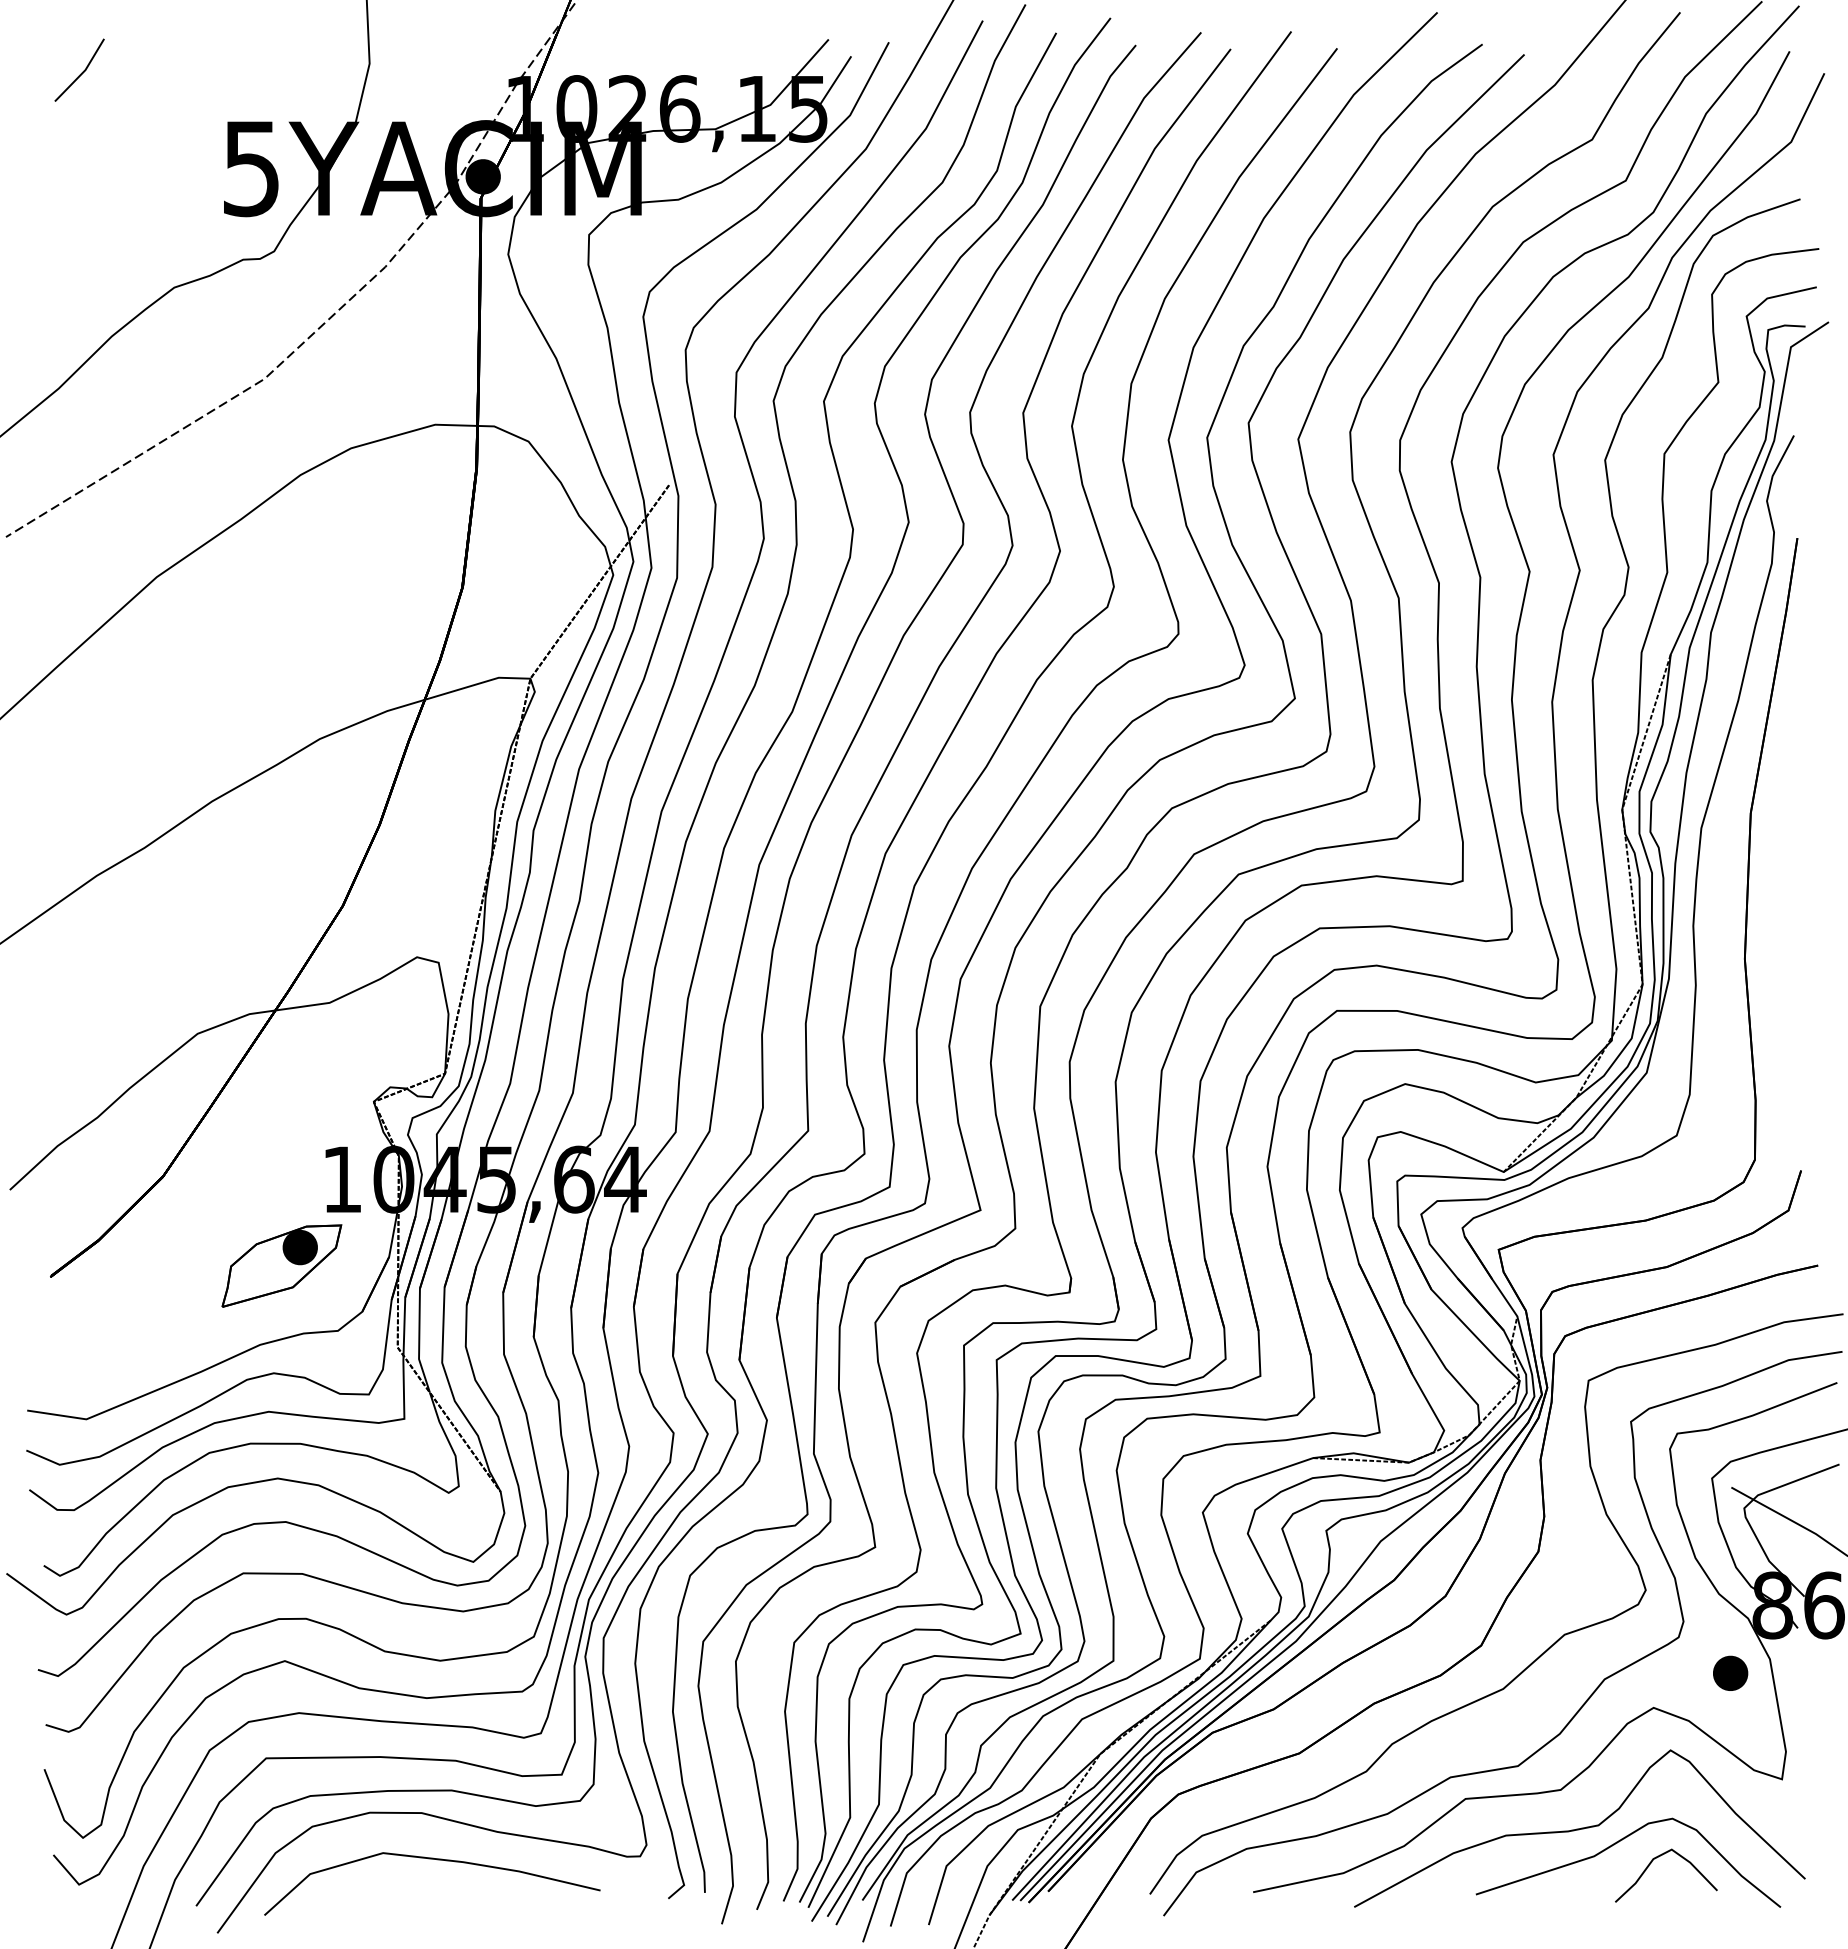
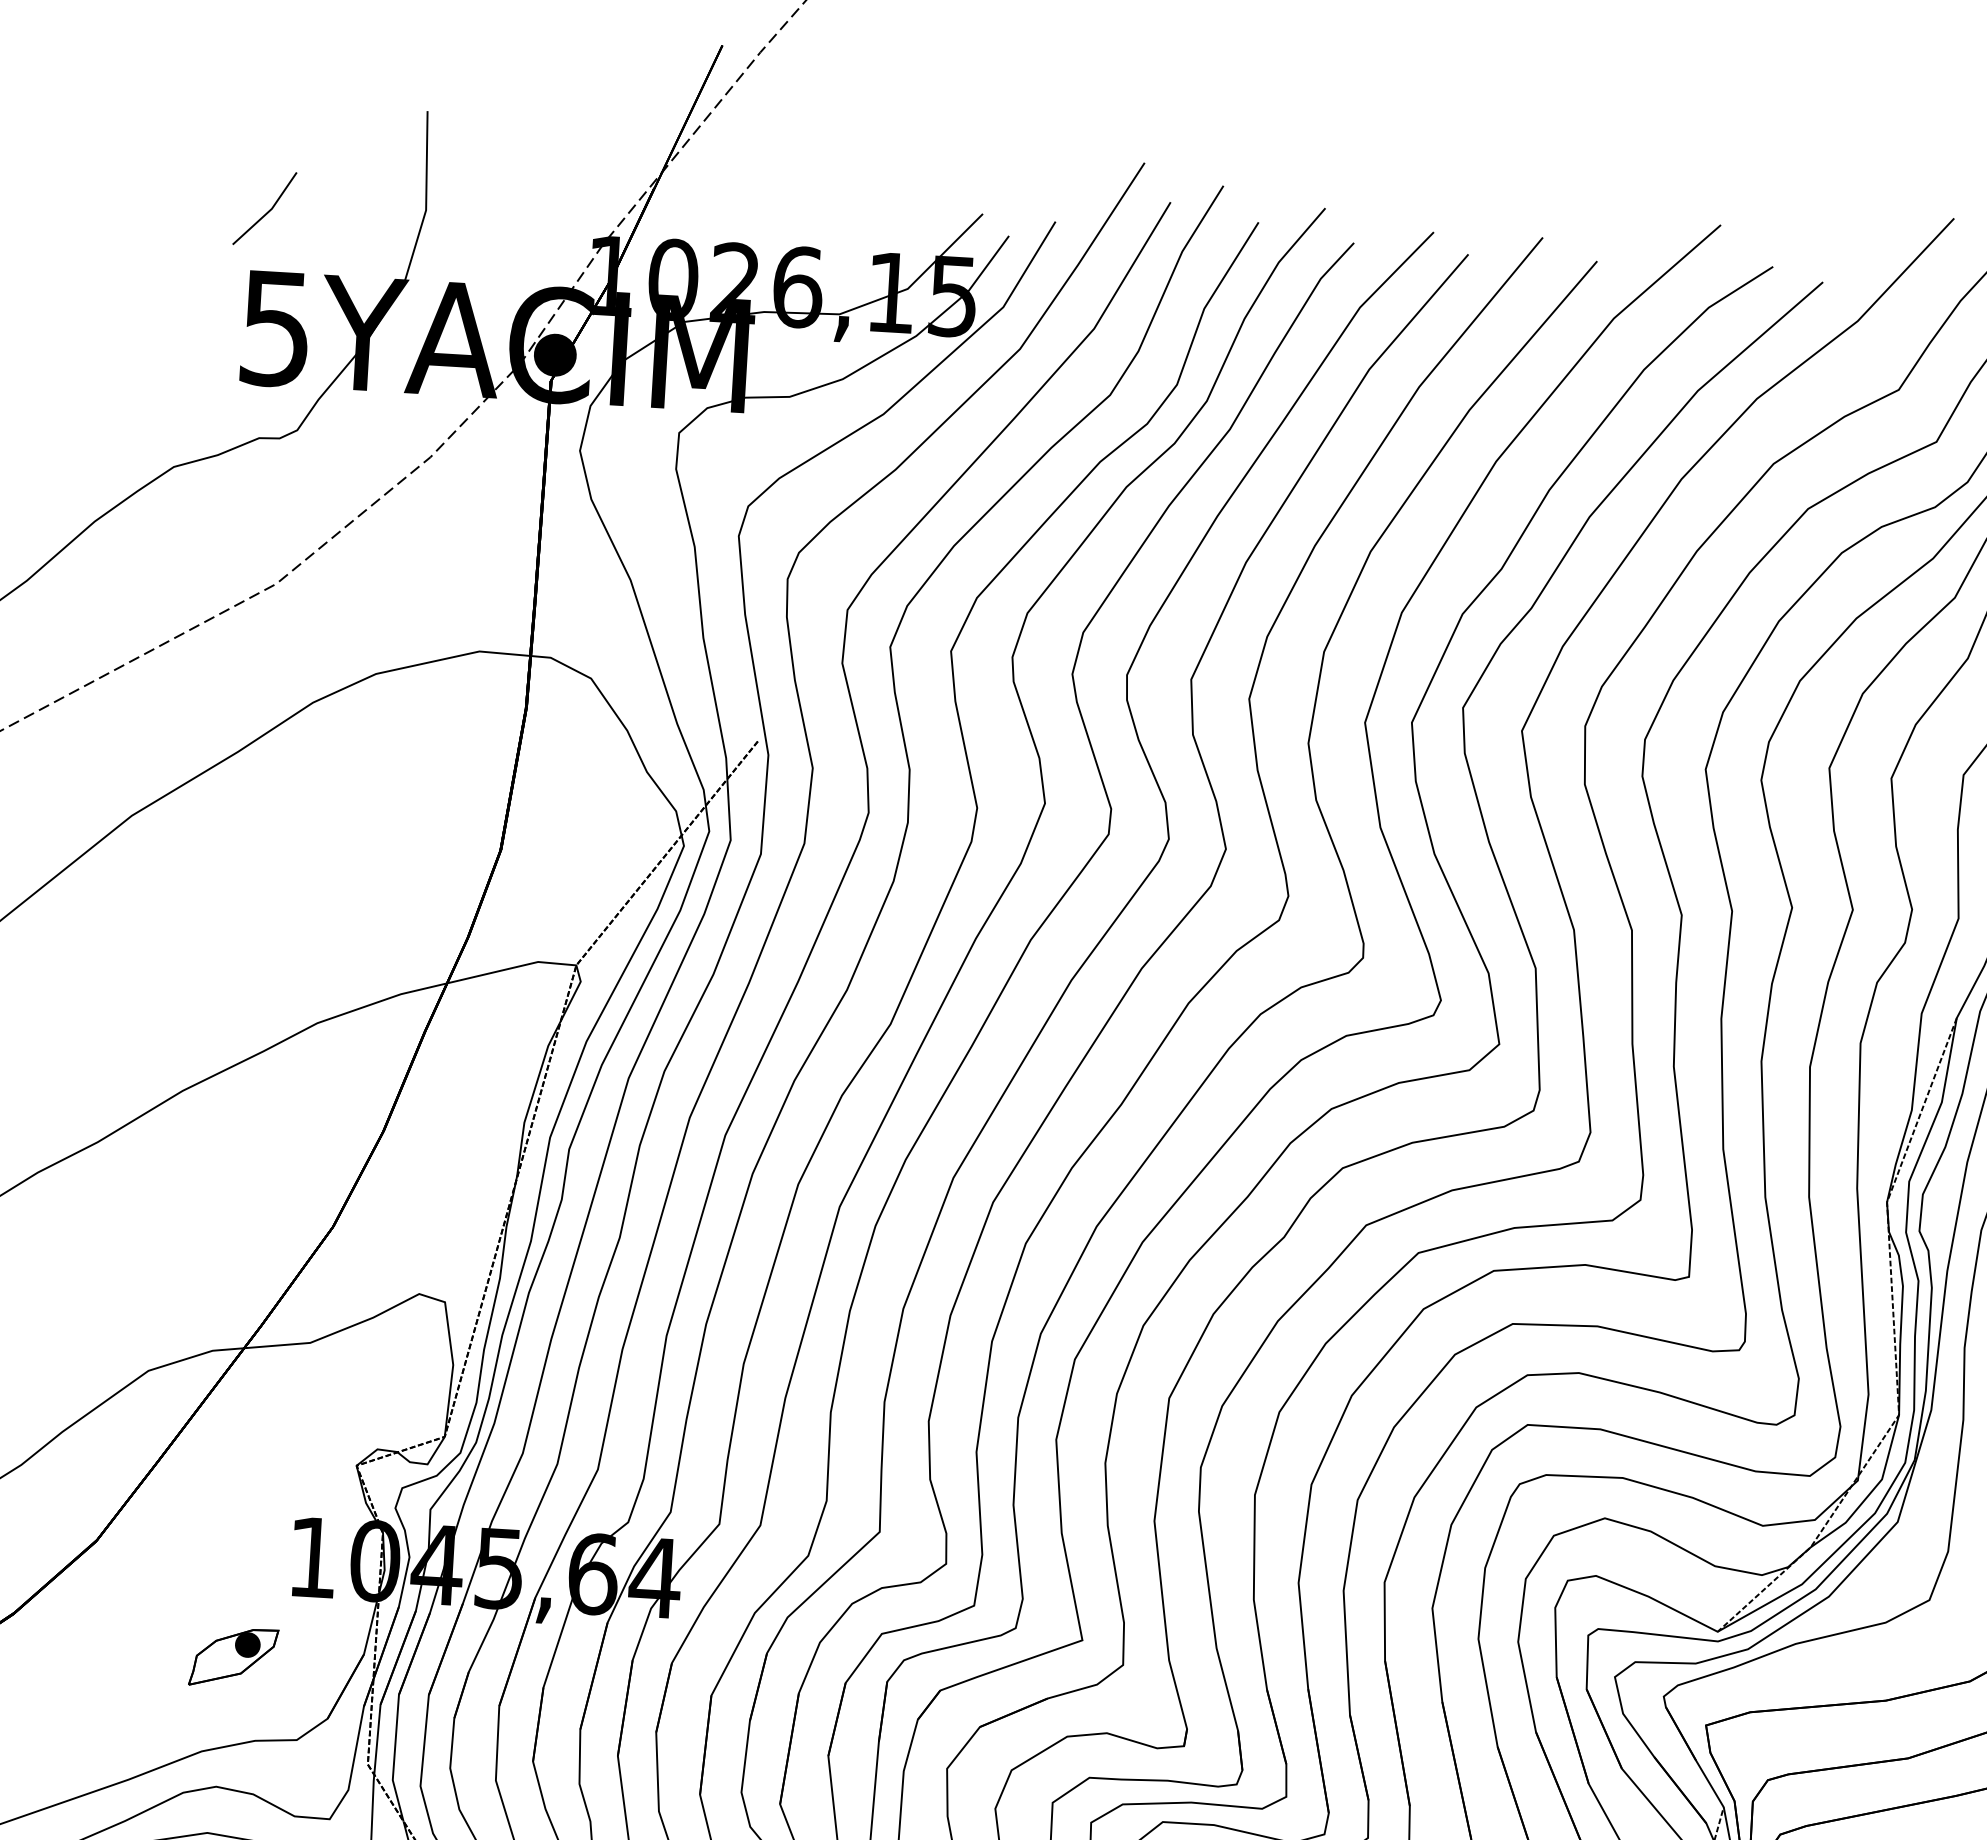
line: (82, 71) -> (268, 210), moved
part: (281, 1265) -> (233, 1656), size x0.6

